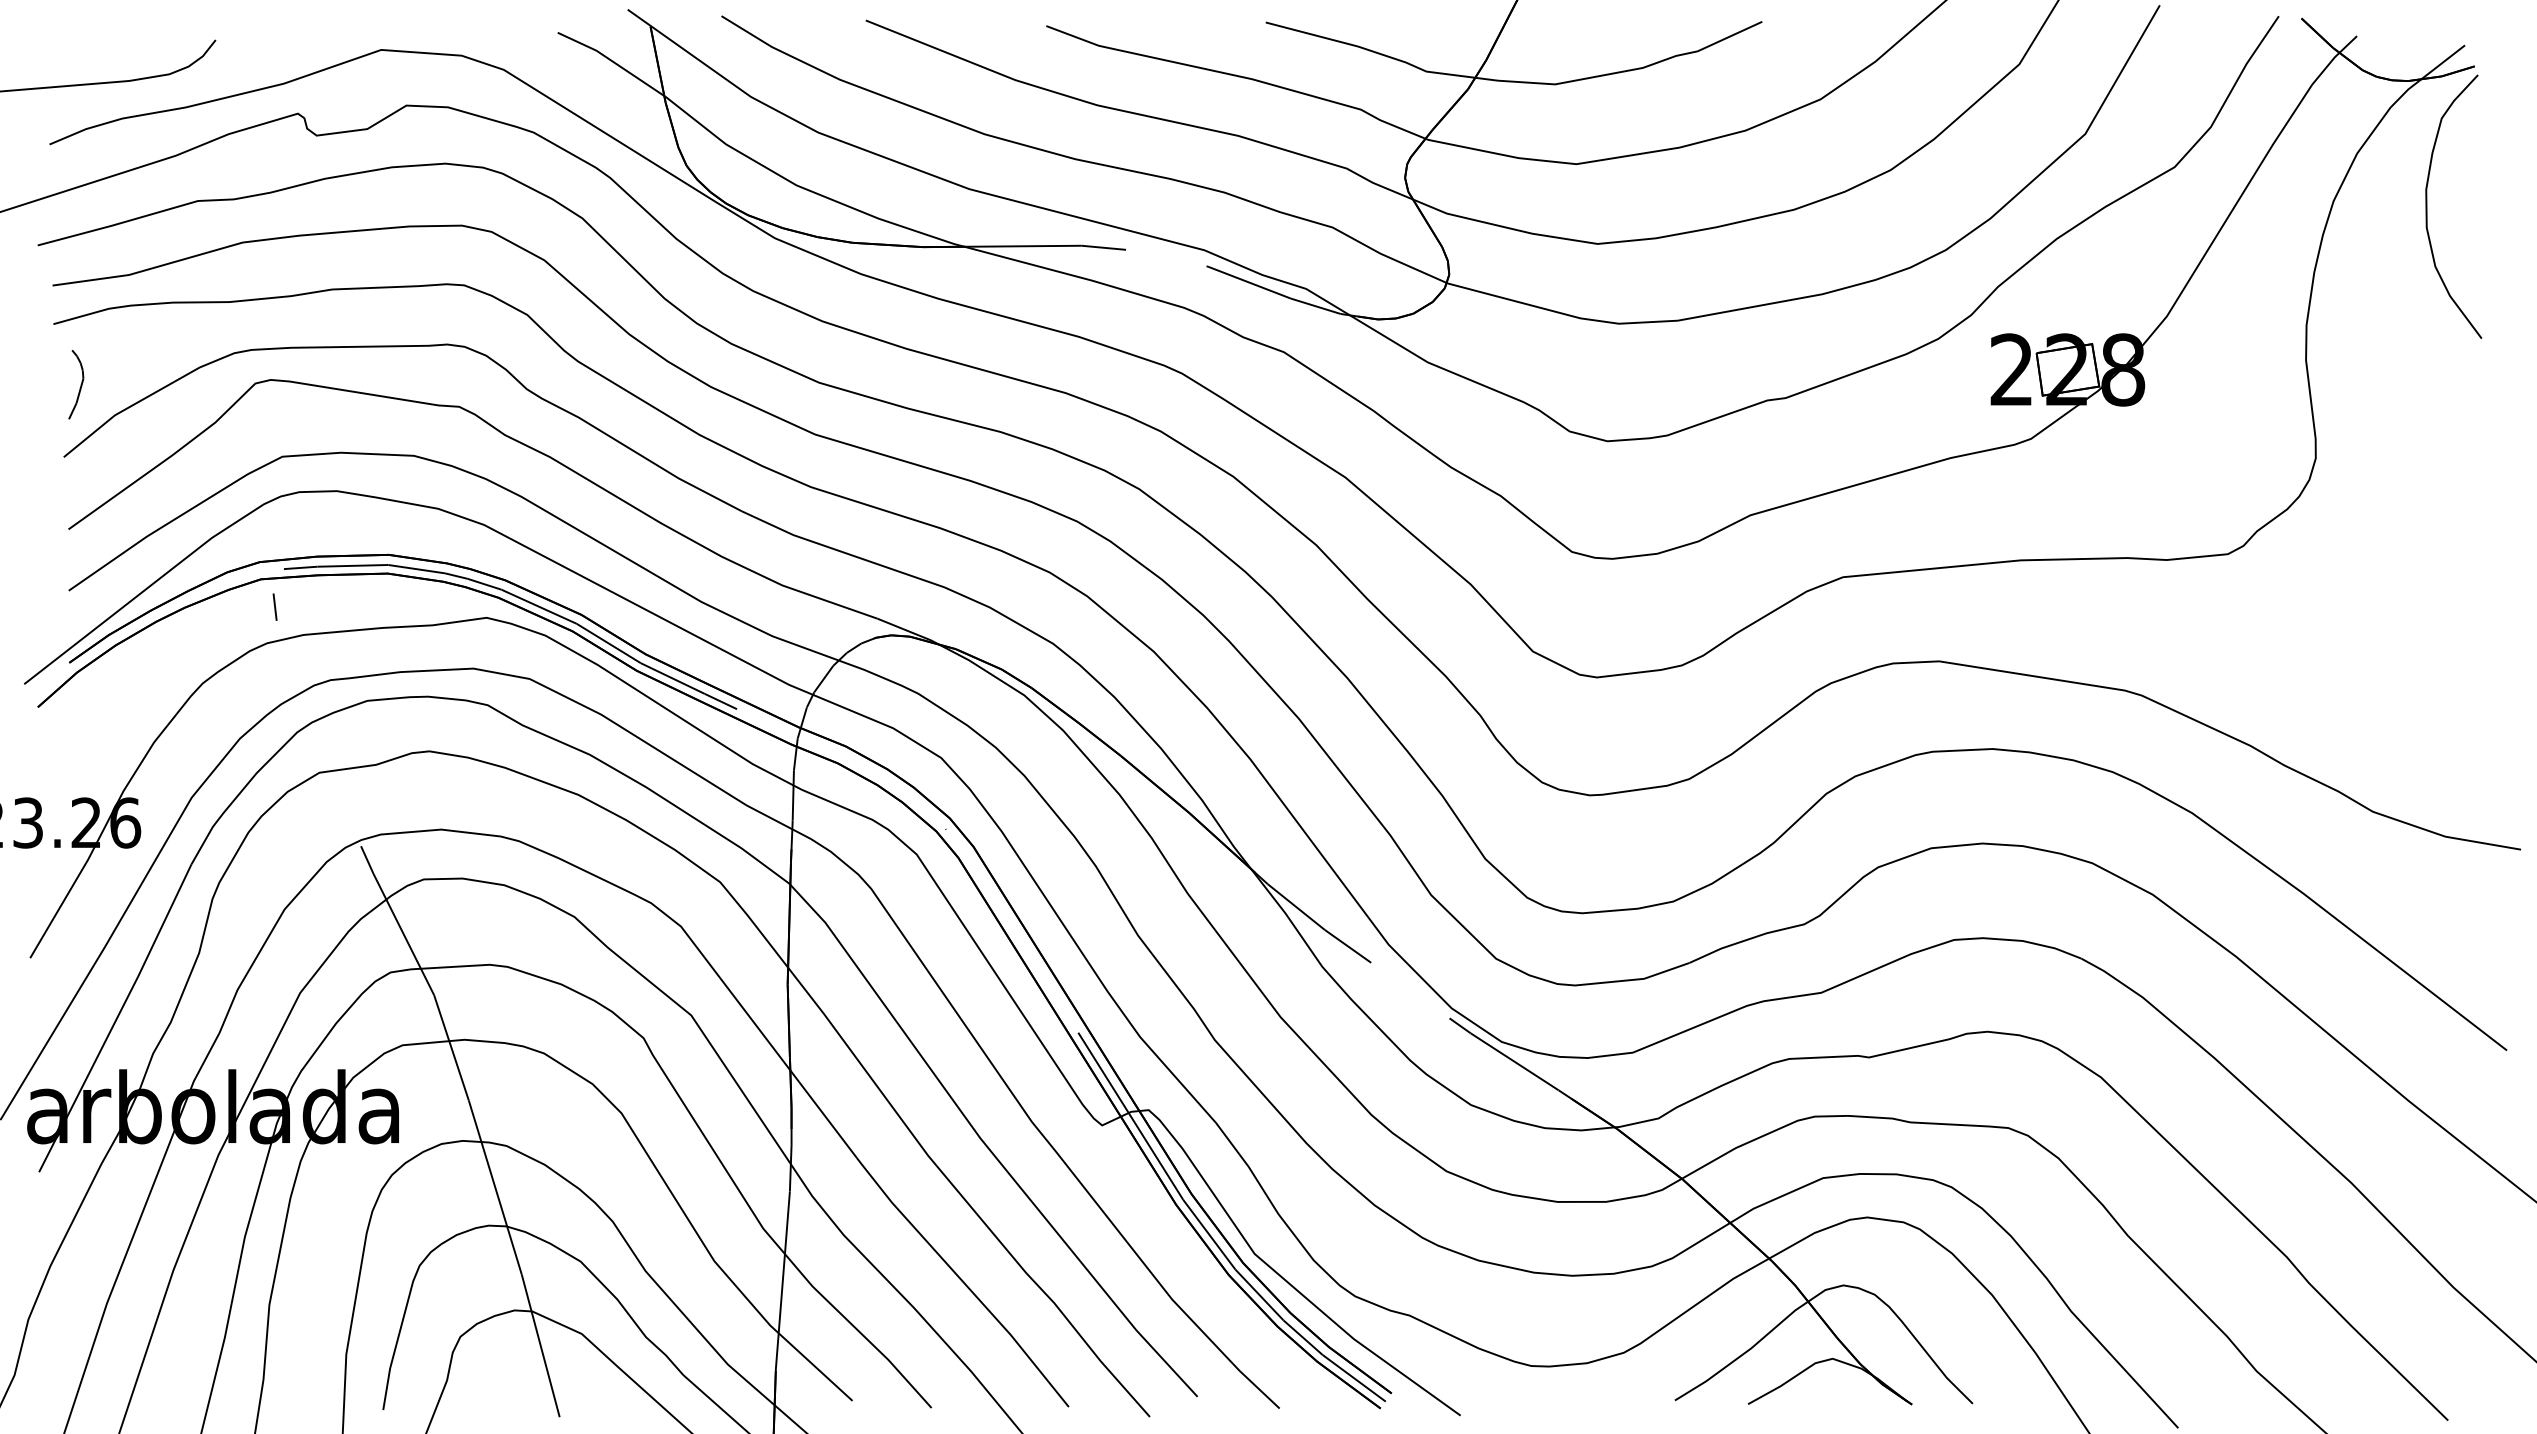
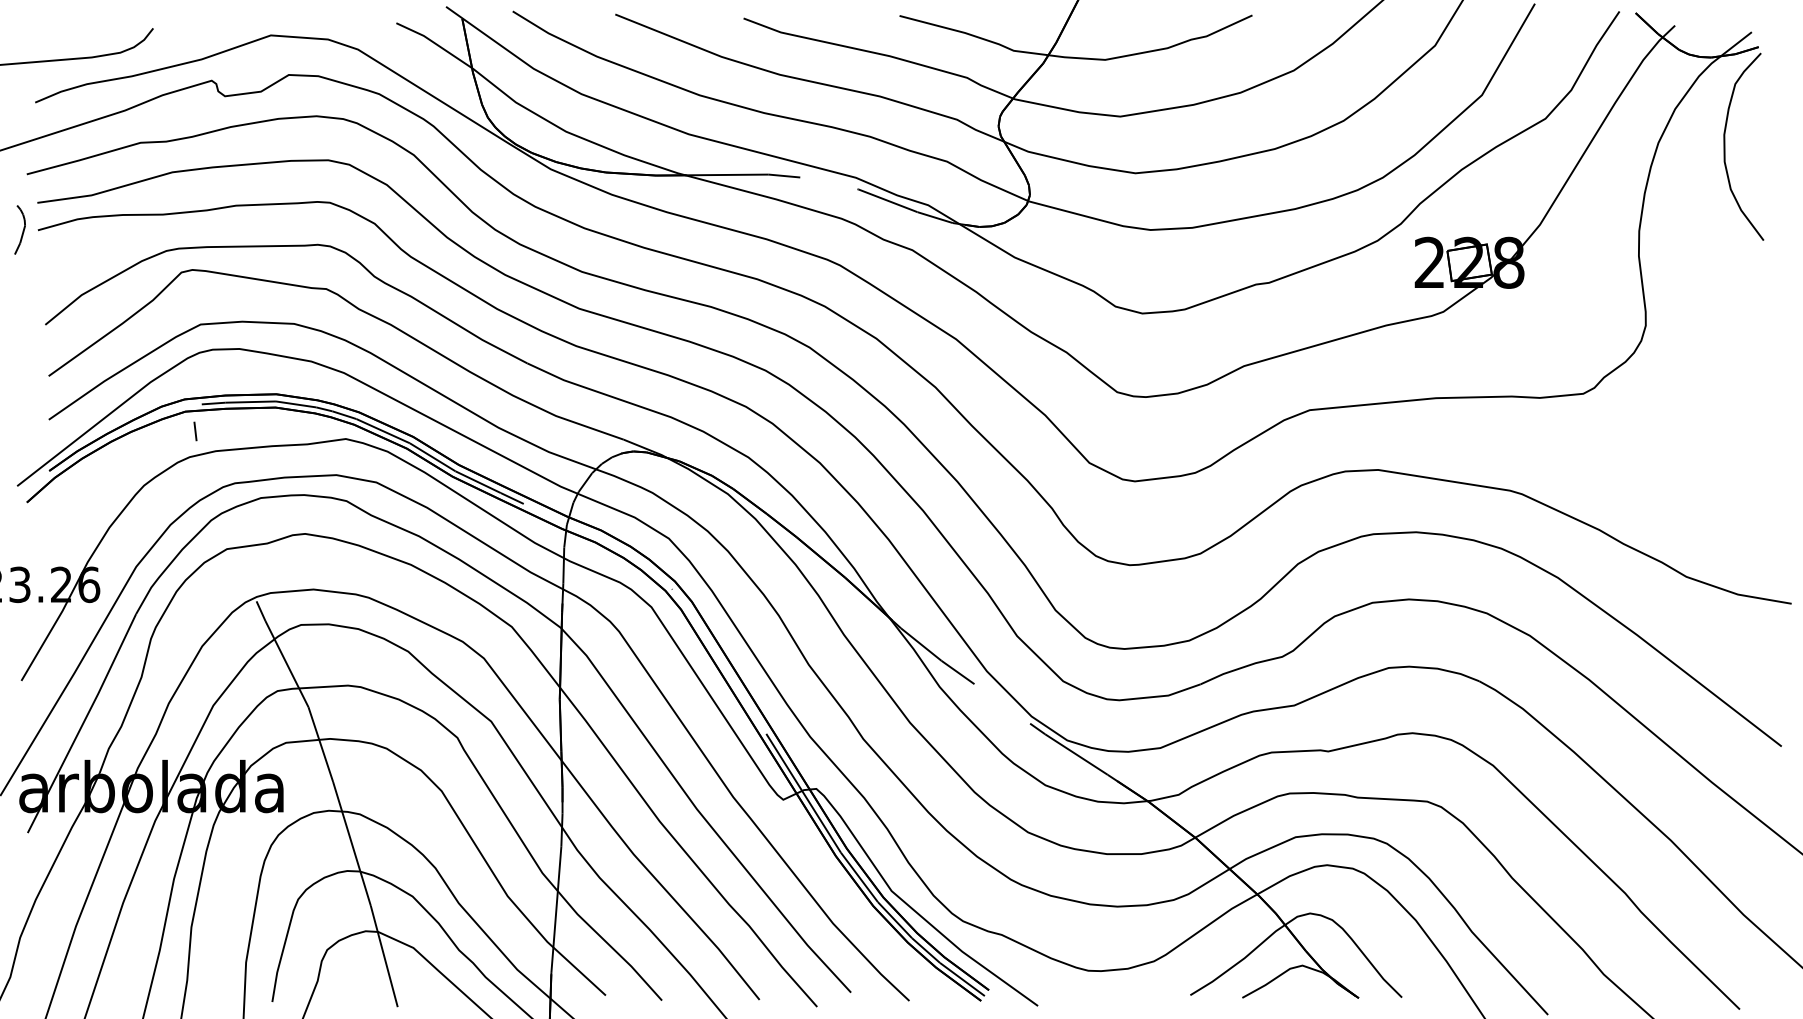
curve: (80, 384) -> (23, 229), moved

